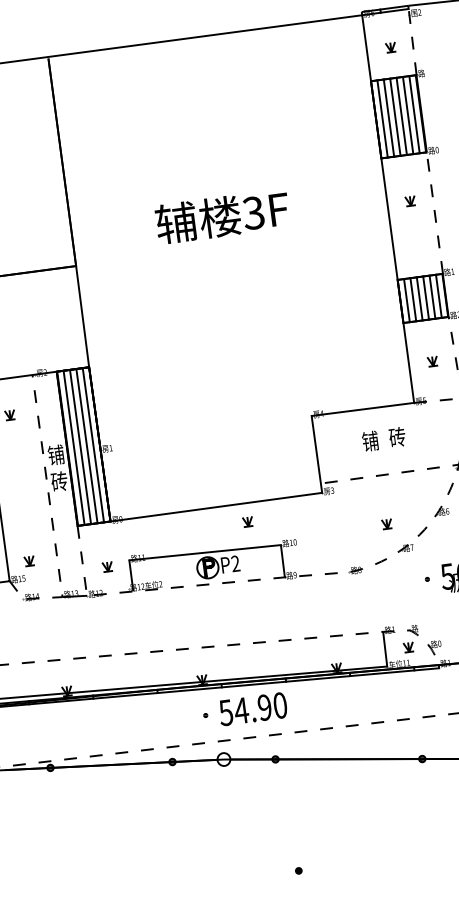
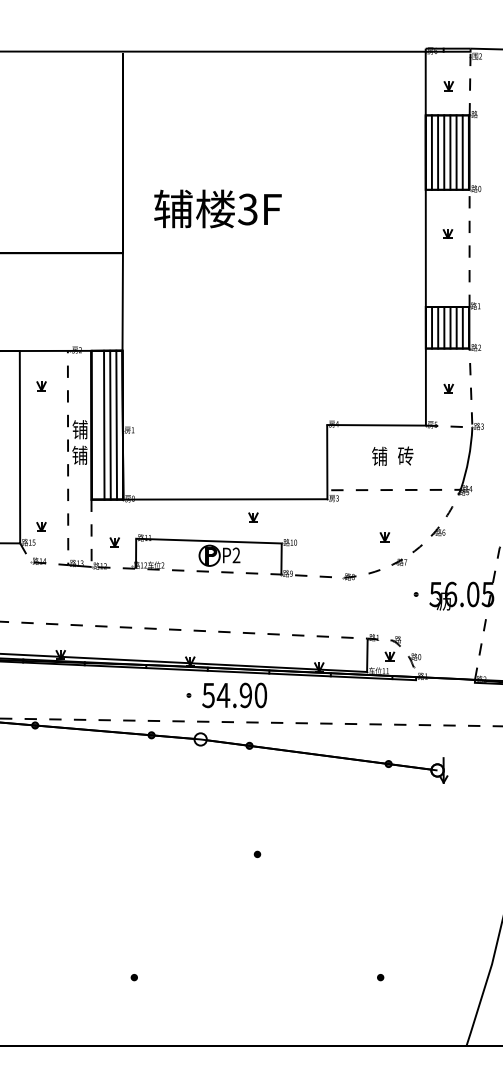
text: (222, 216) -> (217, 208), moved
line: (73, 447) -> (97, 424), removed
text: (58, 480) -> (79, 454), 砖 -> 铺

